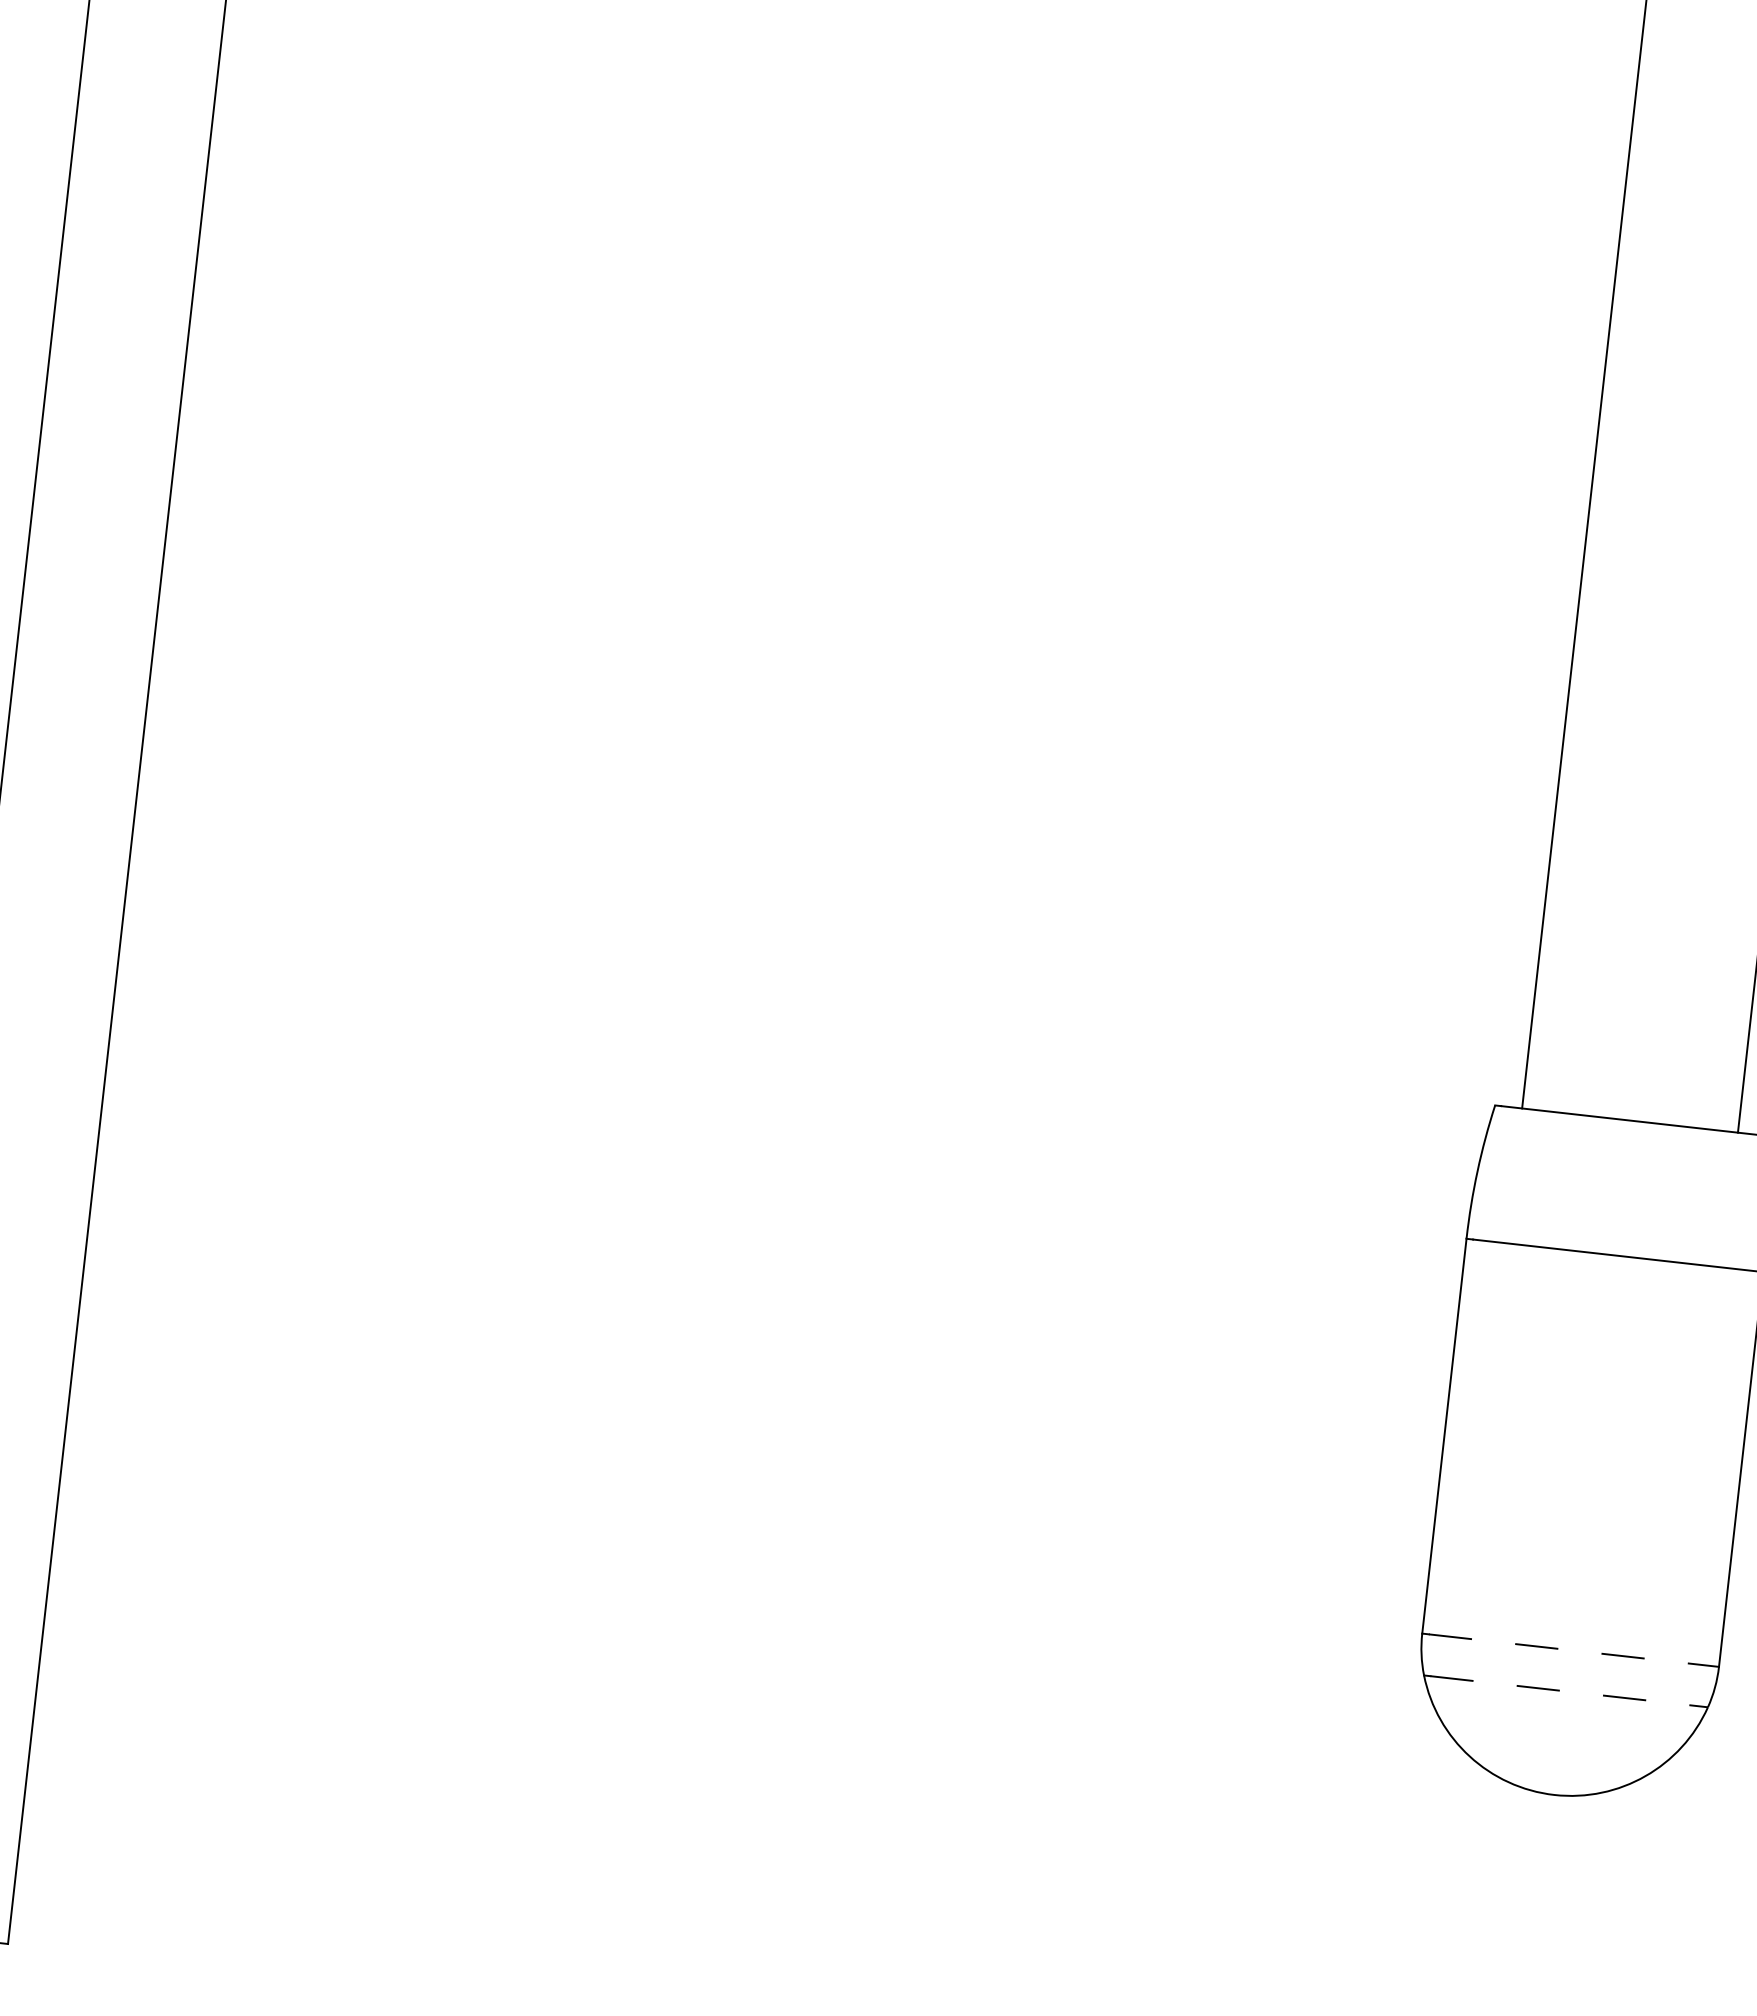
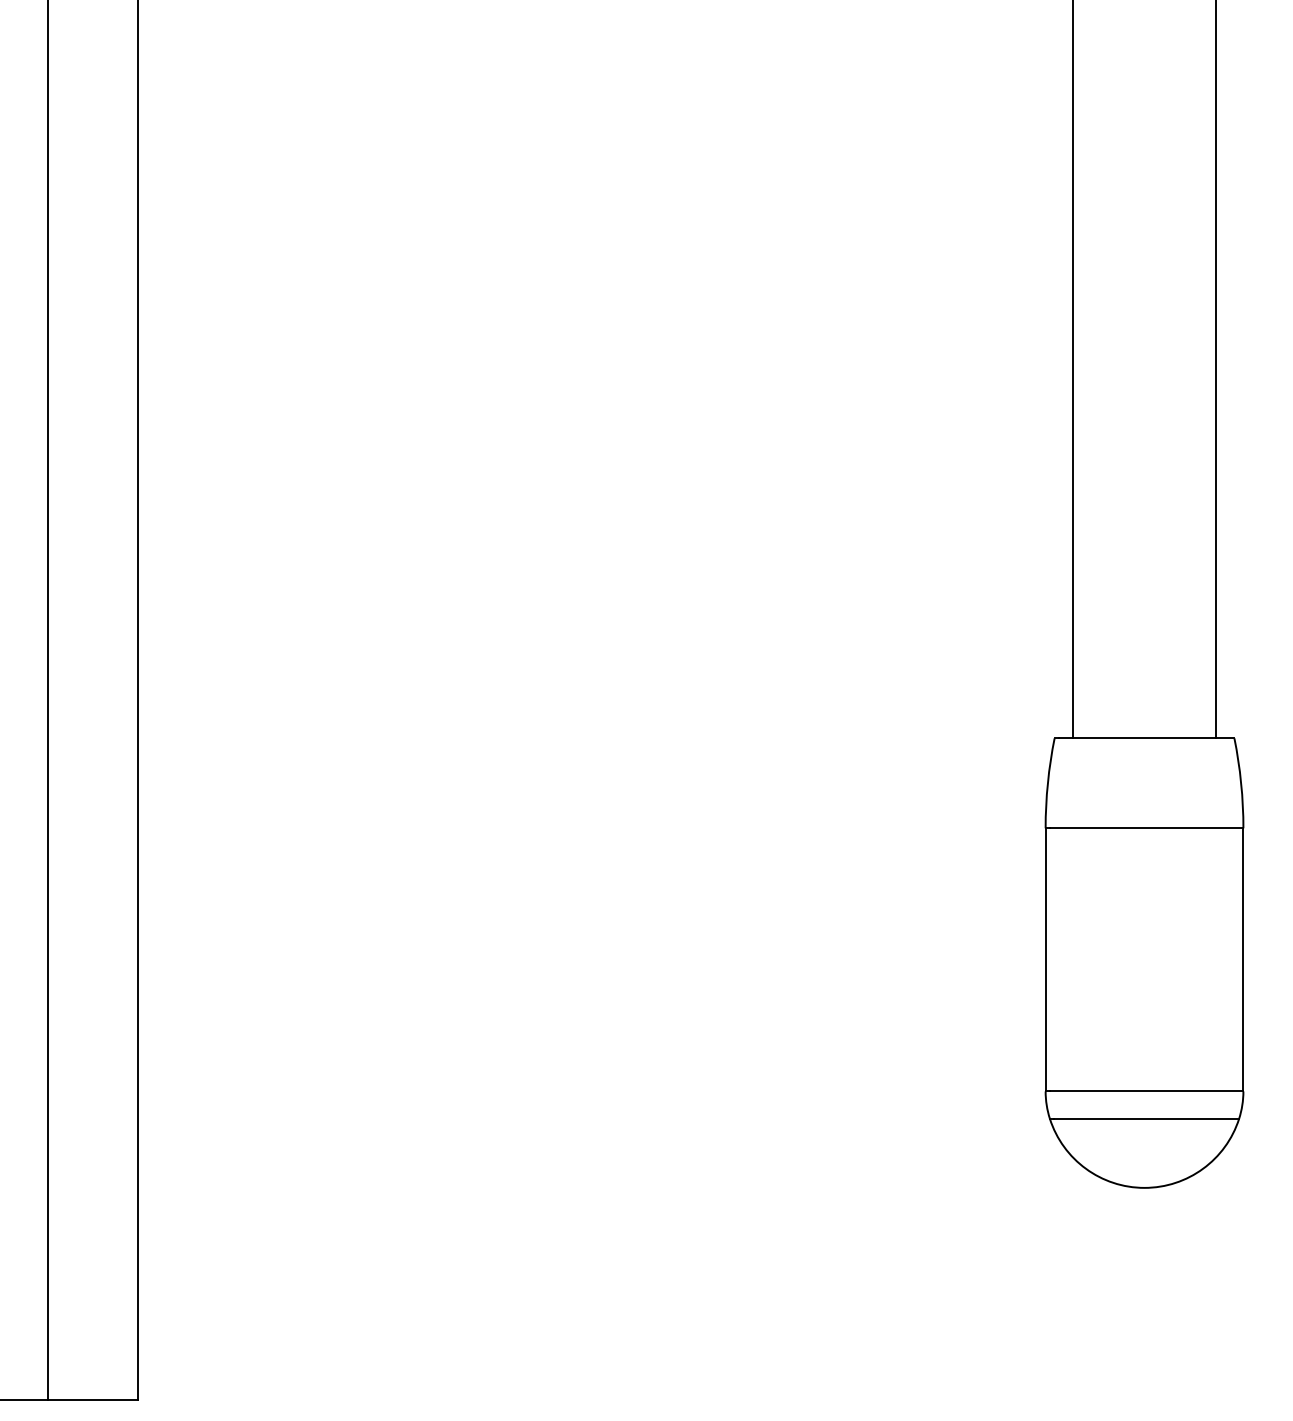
line: (1573, 1650) -> (1146, 1091), dashed -> solid
line: (1569, 1691) -> (1146, 1118), dashed -> solid

